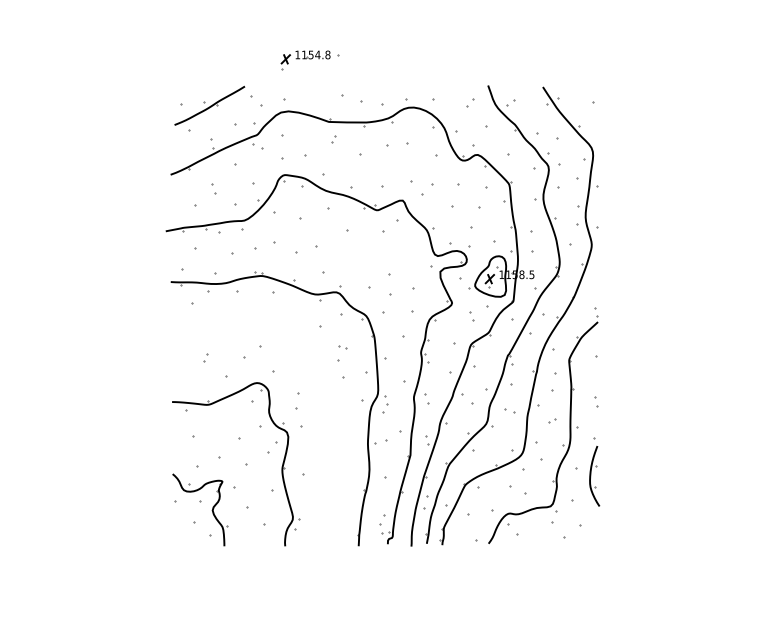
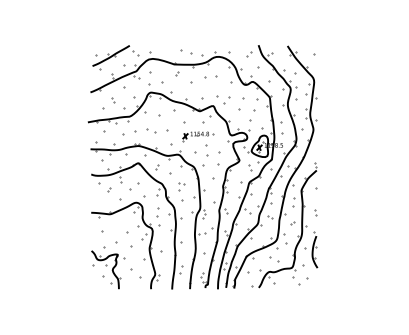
part: (310, 59) -> (198, 136), moved
part: (285, 246) -> (151, 130), size x0.62
part: (318, 405) -> (168, 214), added

